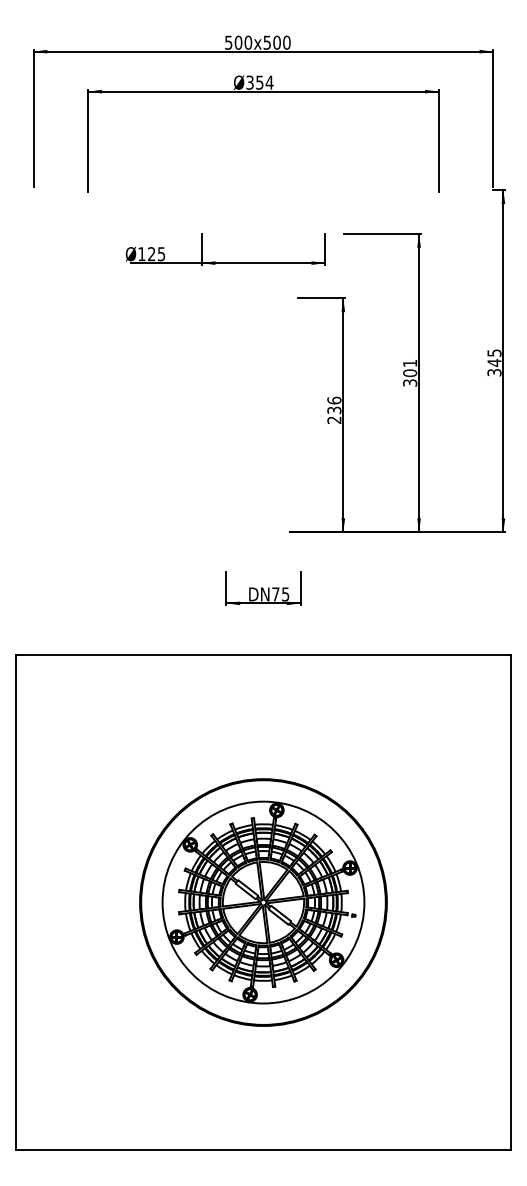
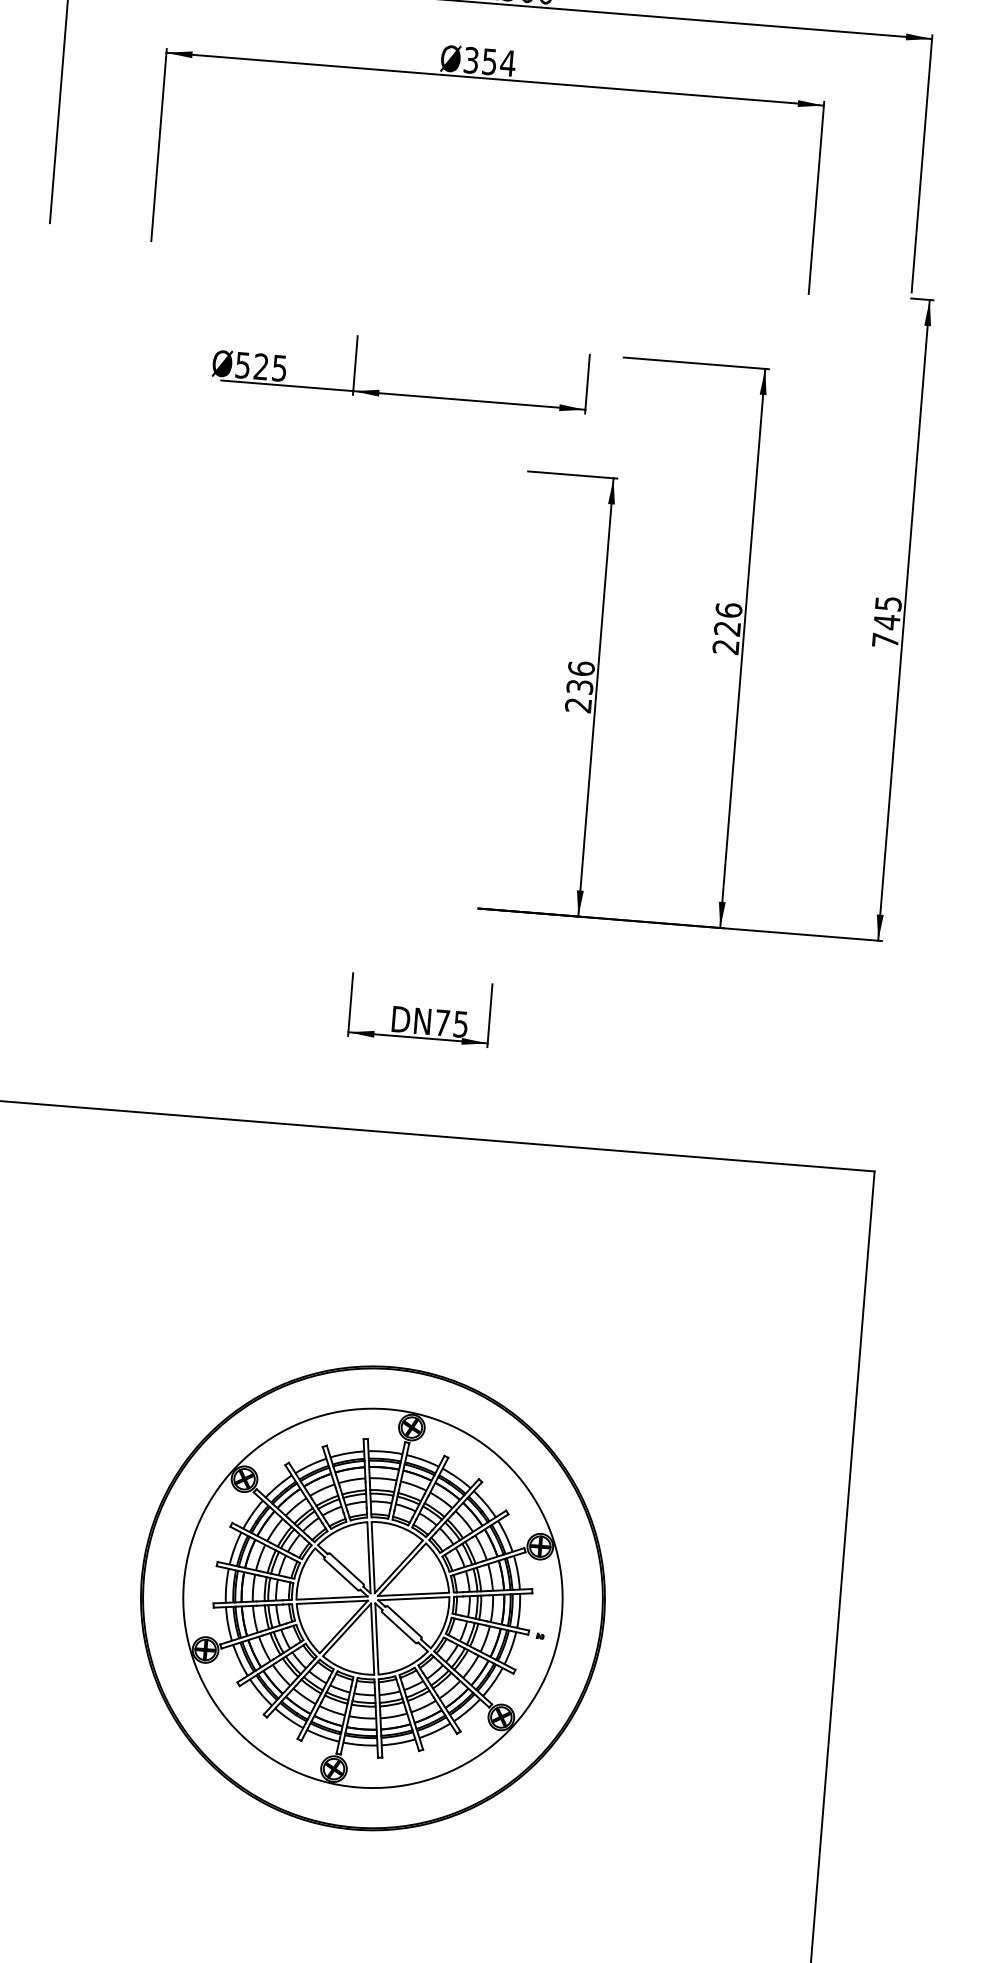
text: (141, 254) -> (242, 365), 125 -> 525
text: (410, 372) -> (728, 627), 301 -> 226
text: (494, 372) -> (885, 640), 345 -> 745

